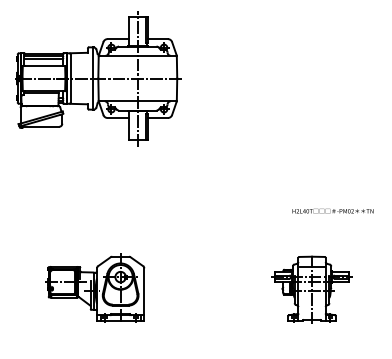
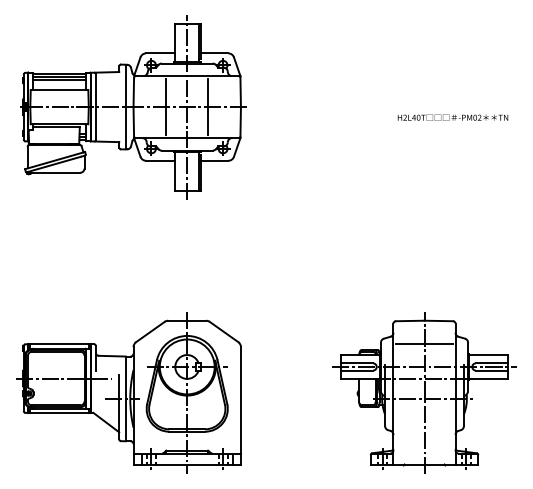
line: (122, 78) -> (166, 107), added
line: (153, 78) -> (208, 107), added
text: (332, 211) -> (452, 117), moved
part: (94, 288) -> (128, 392), size x1.67
part: (312, 288) -> (424, 392), size x1.67

